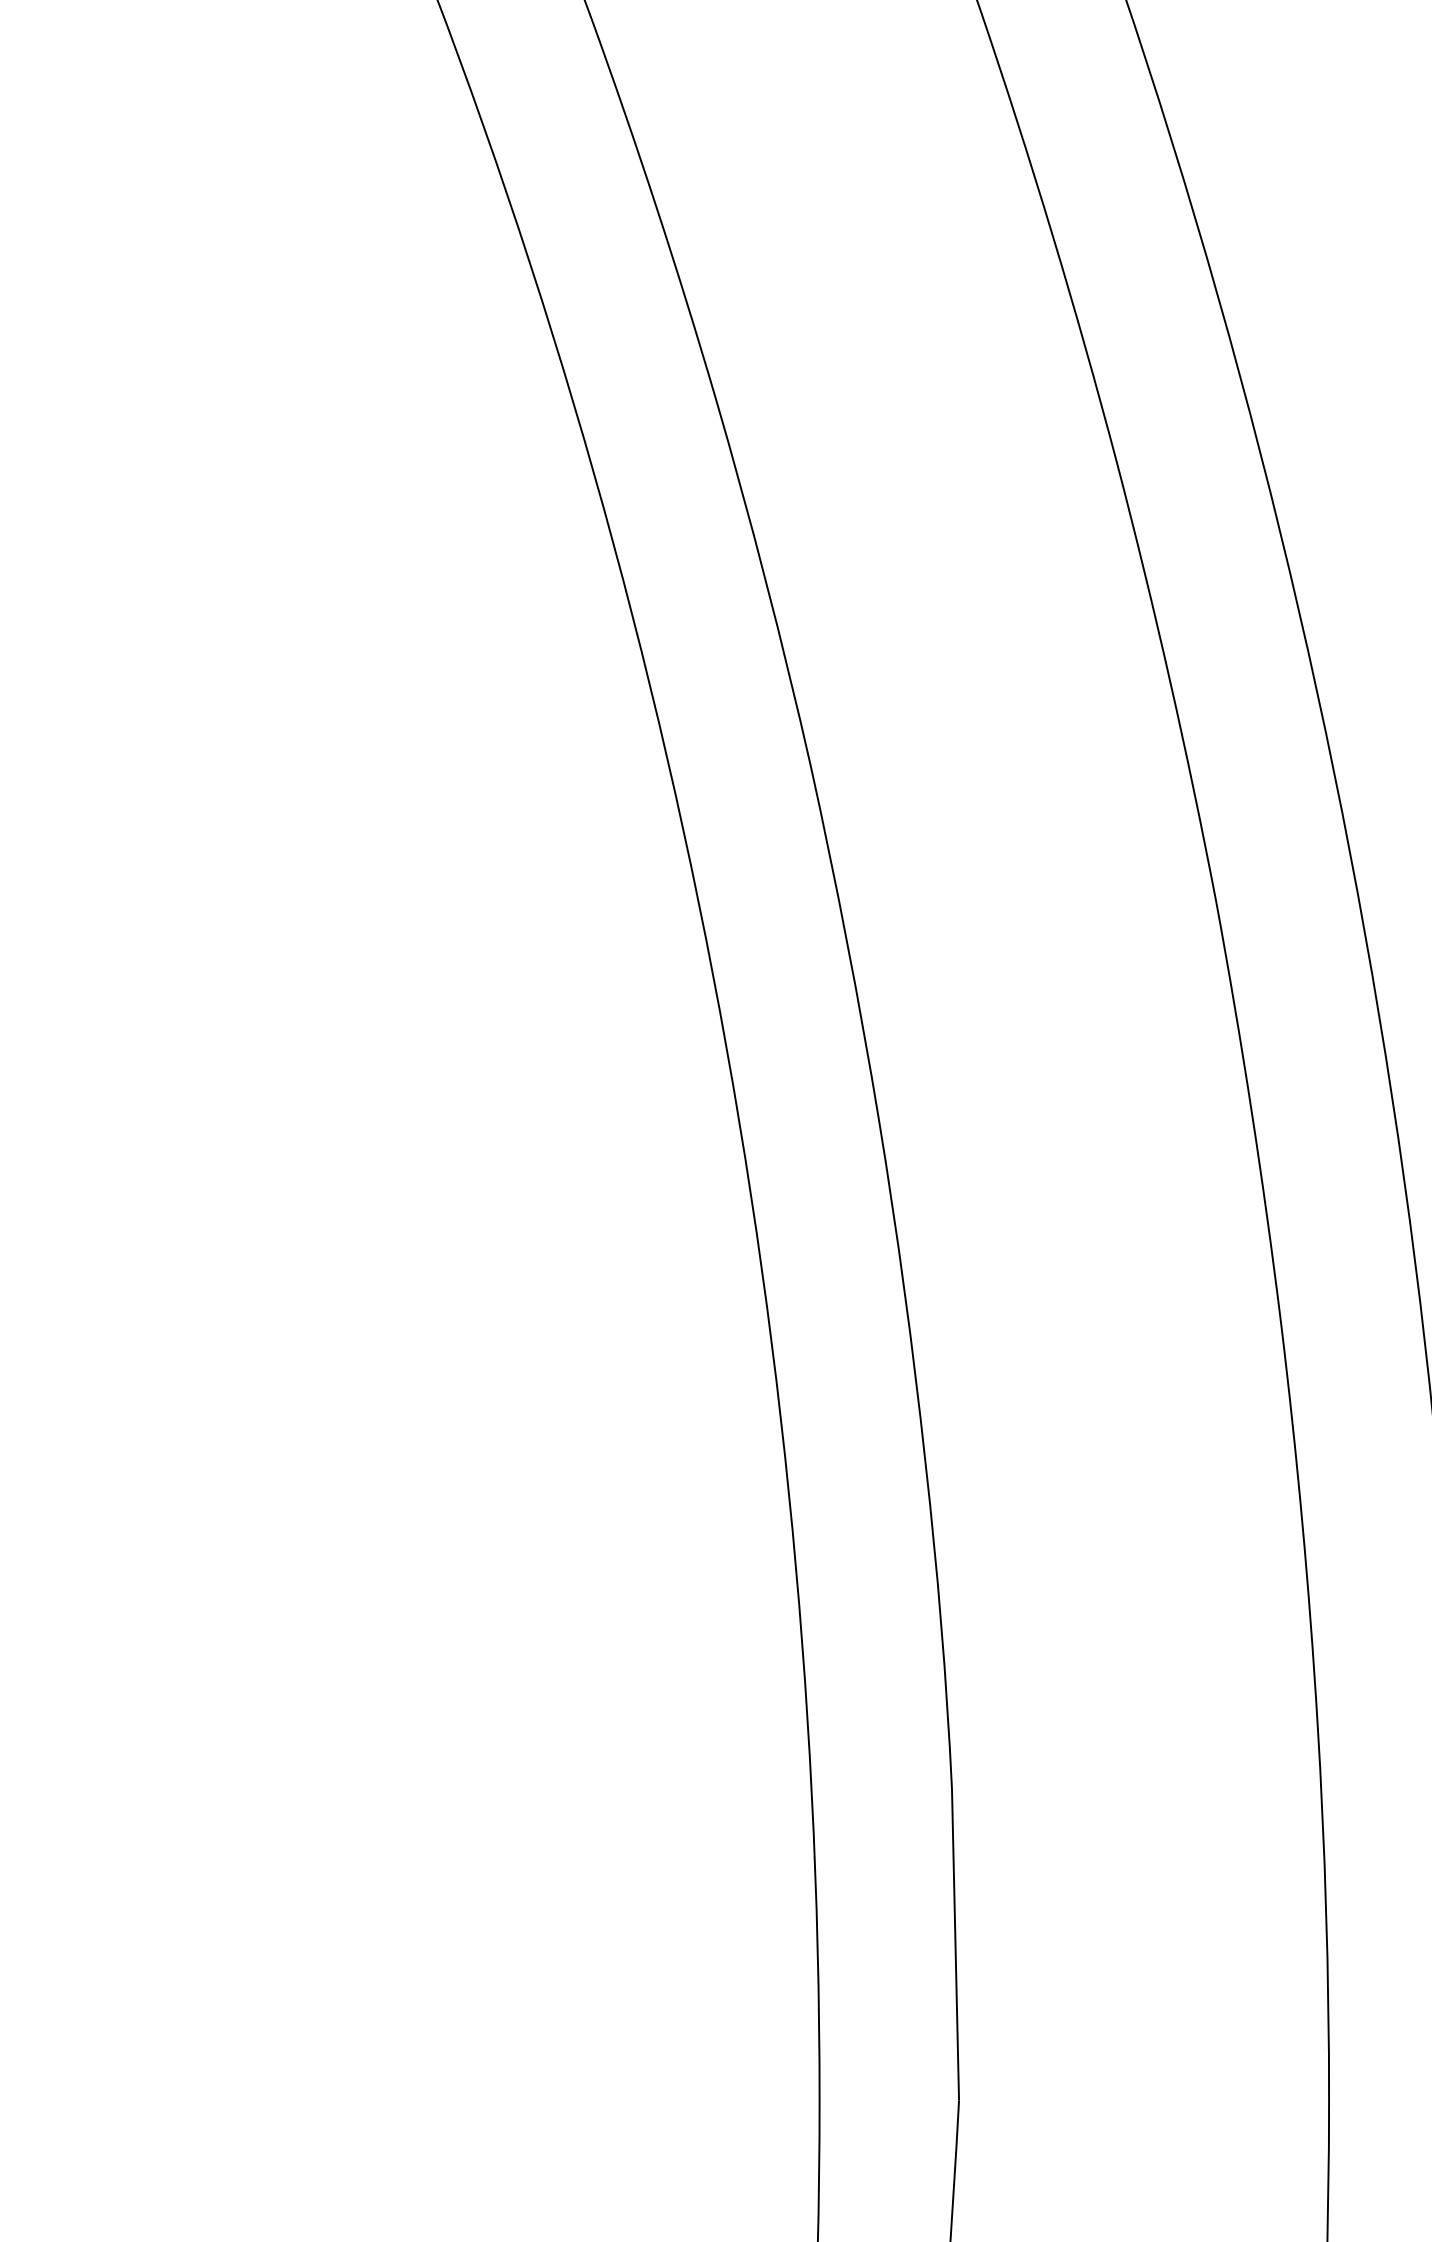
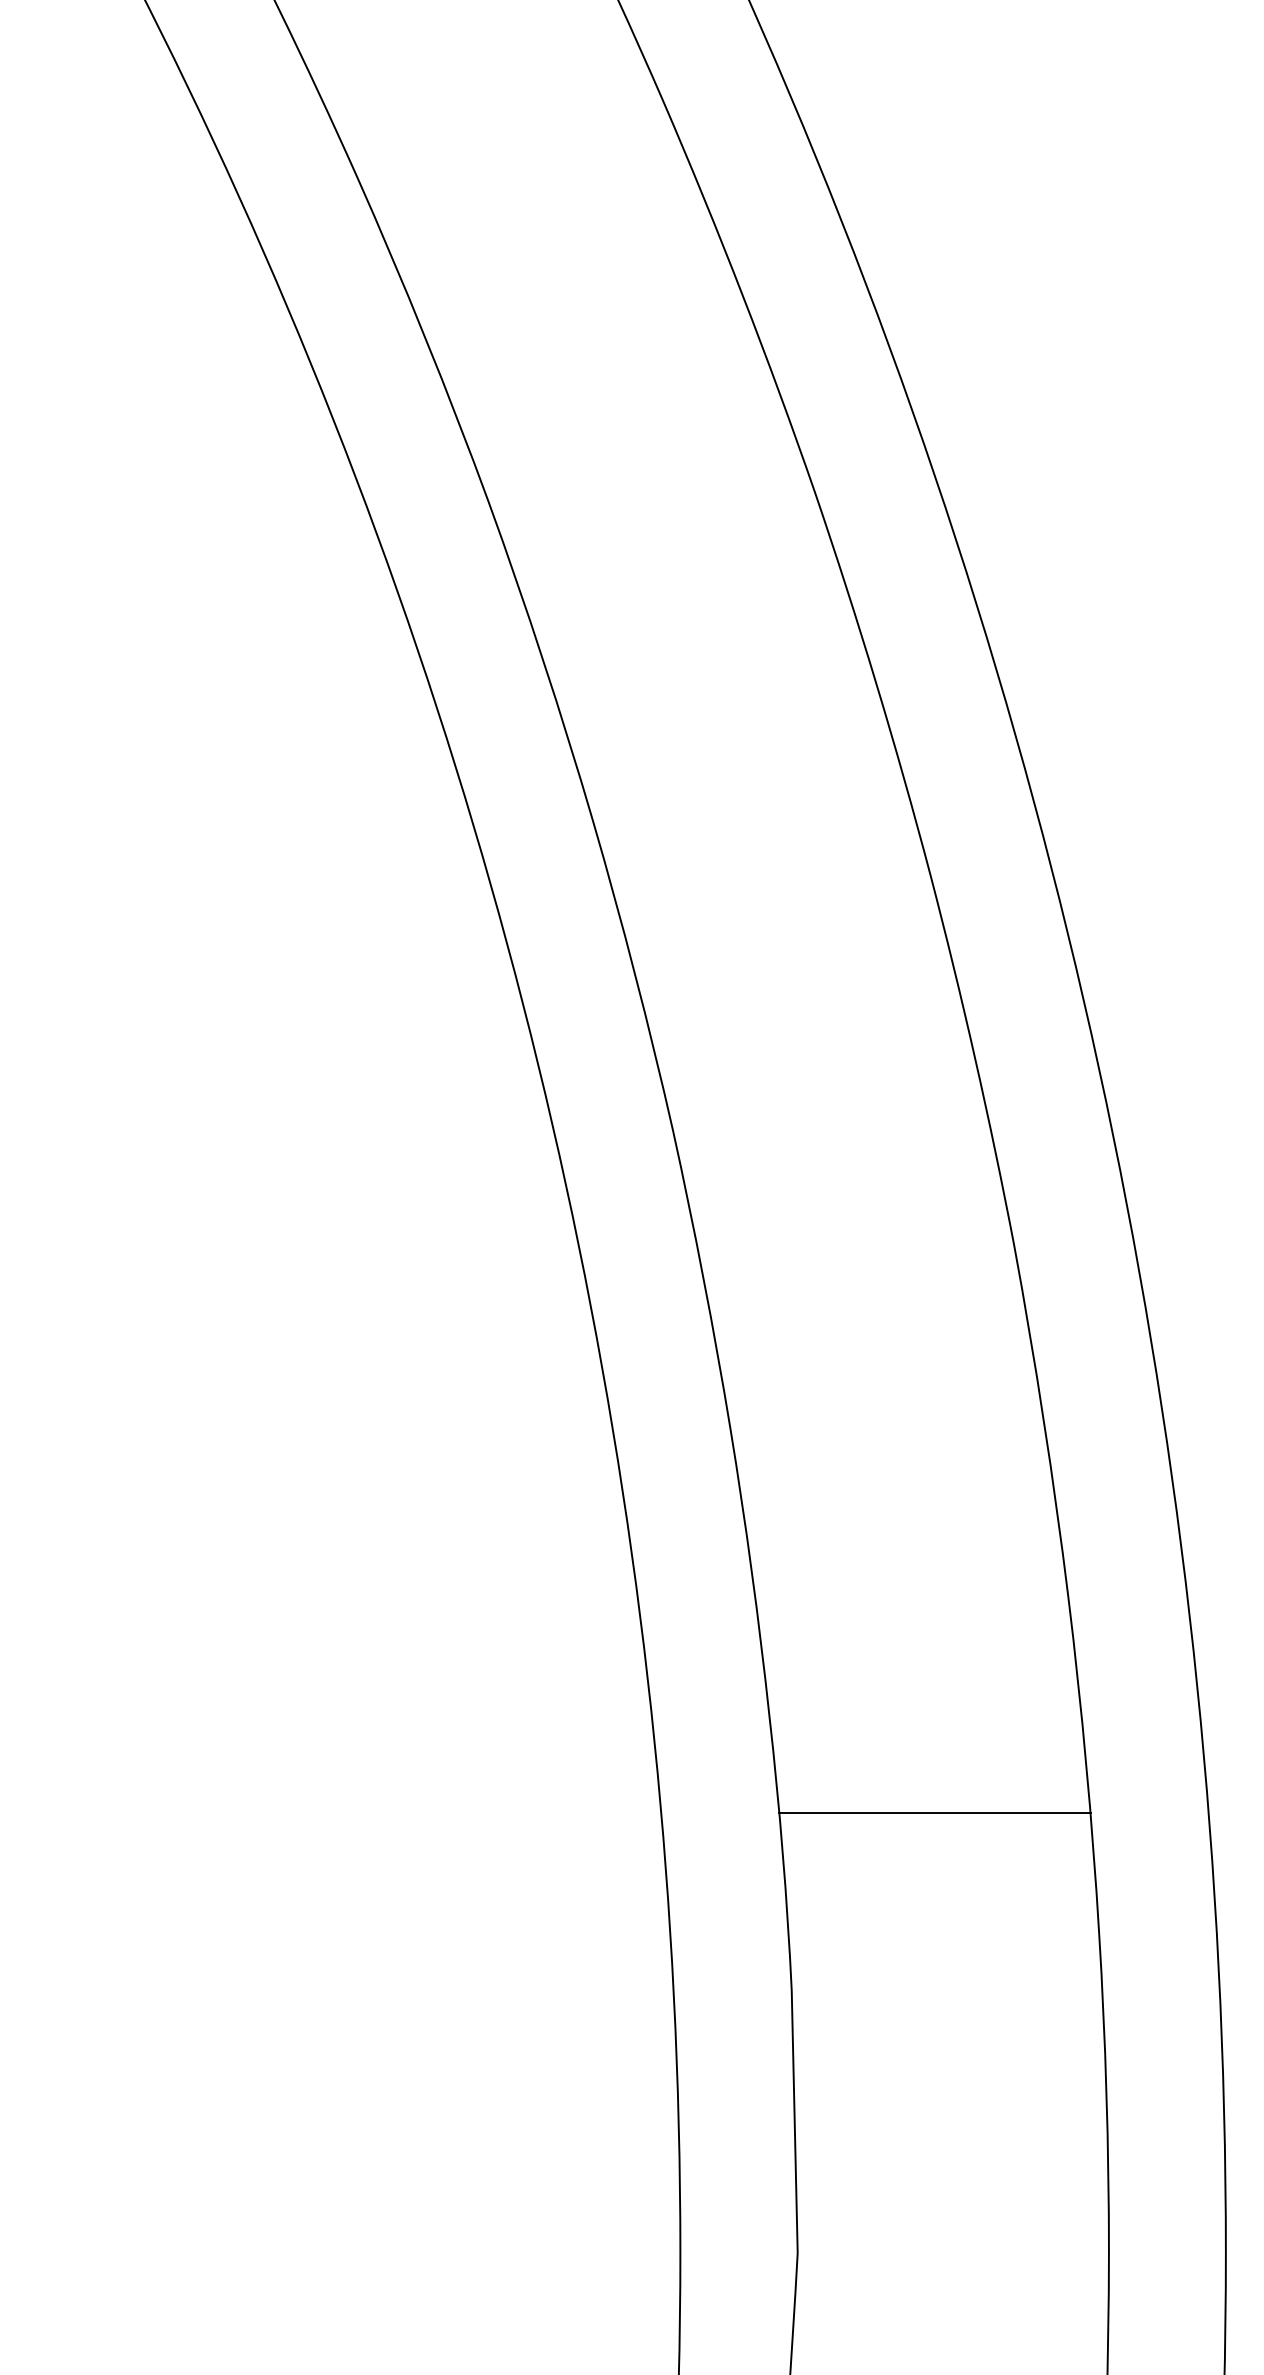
line: (1121, 1578) -> (934, 1813), added

